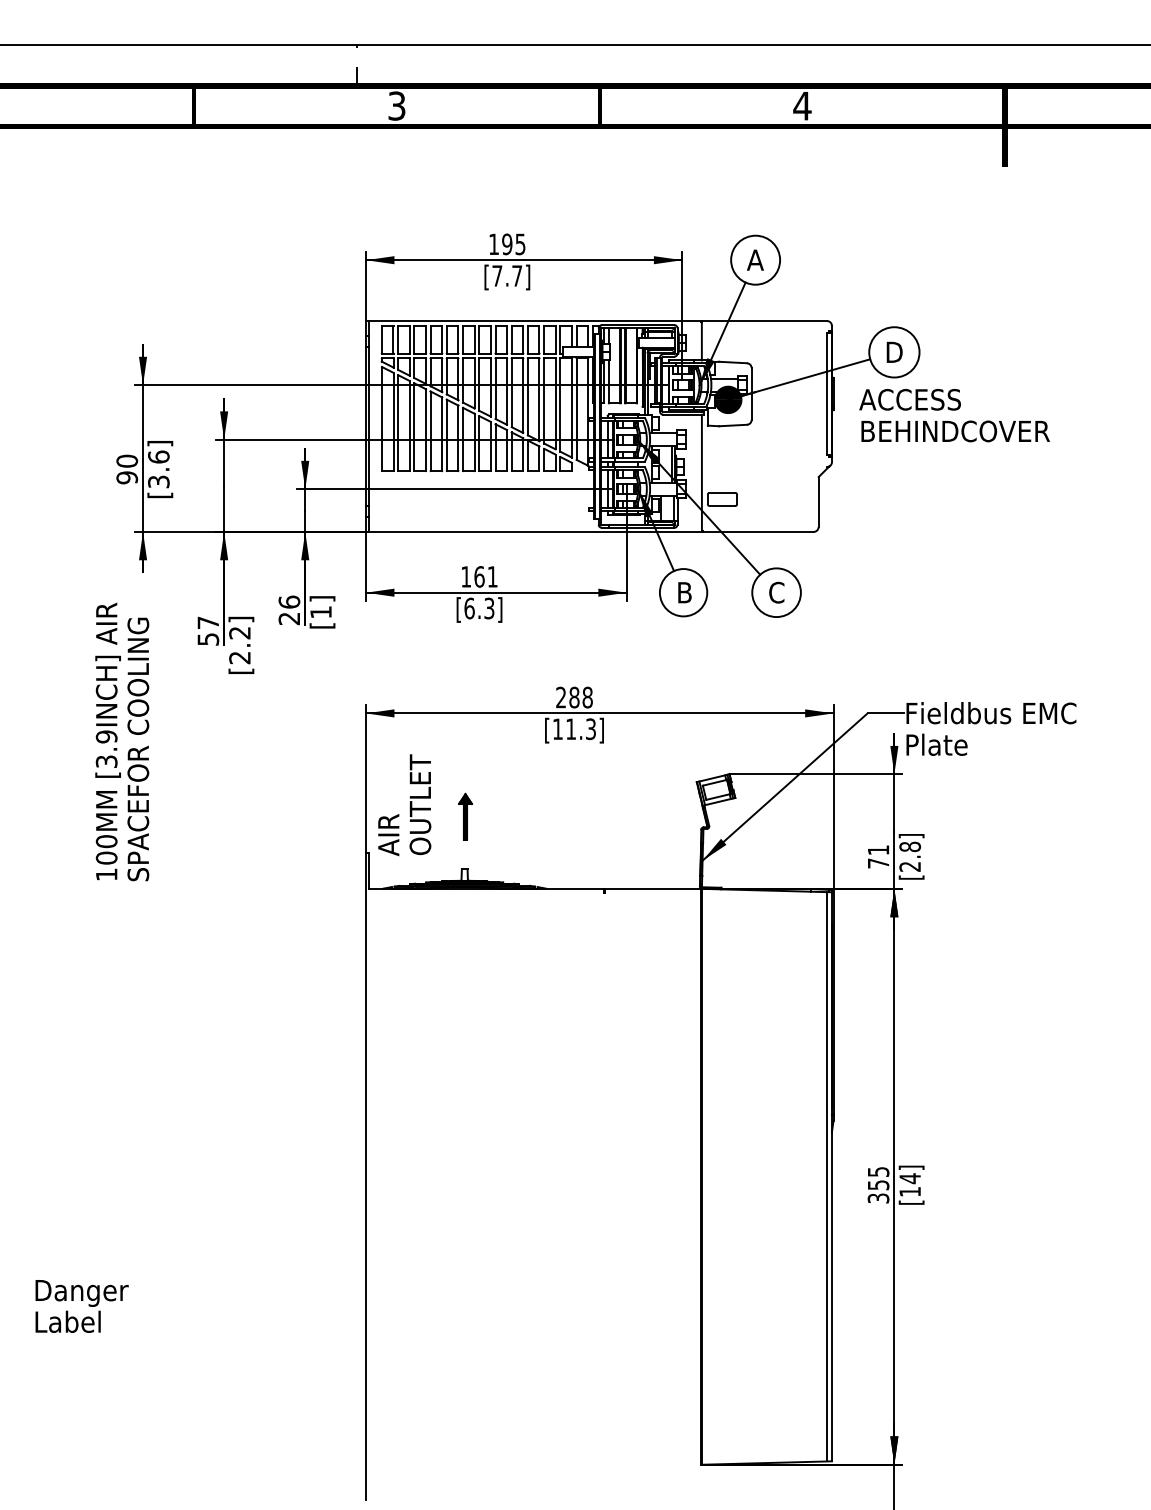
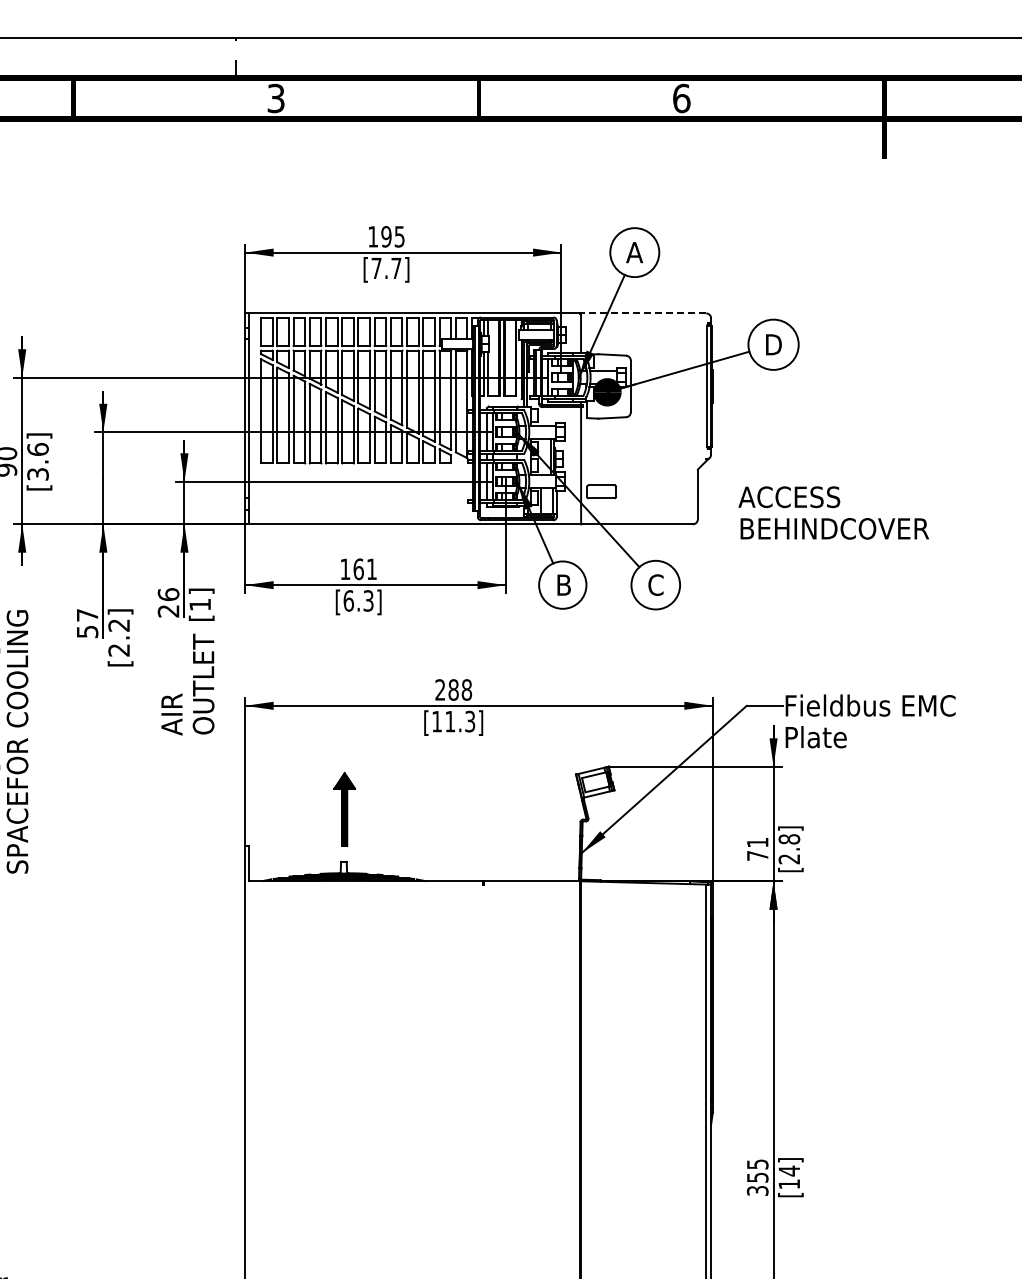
text: (802, 105) -> (681, 97), 4 -> 6
line: (764, 321) -> (643, 313), solid -> dashed
text: (954, 415) -> (833, 512), moved
text: (404, 805) -> (187, 684), moved
part: (465, 816) -> (344, 808), size x1.6

